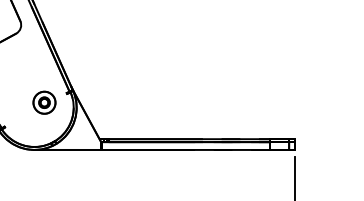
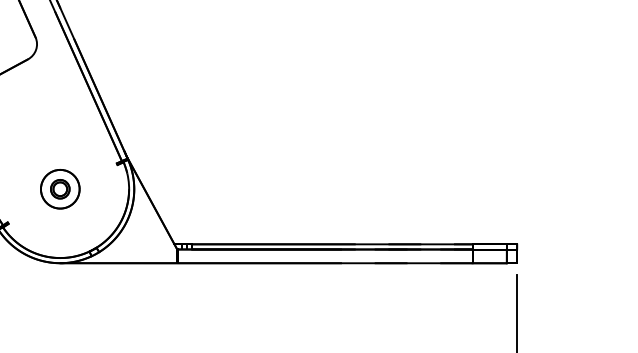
part: (44, 102) -> (60, 188), moved

